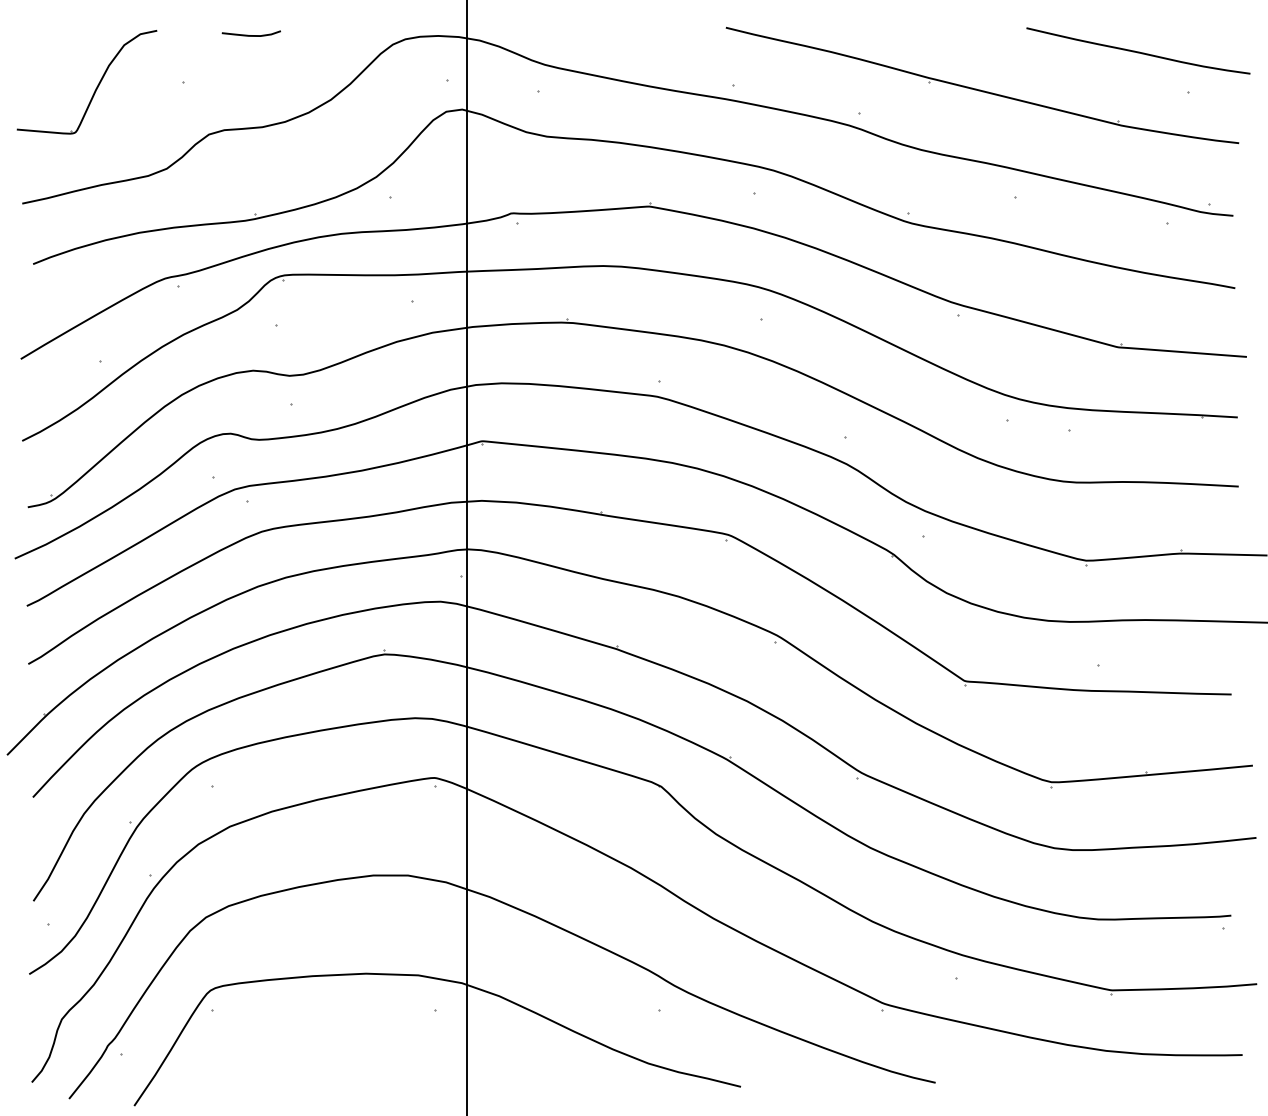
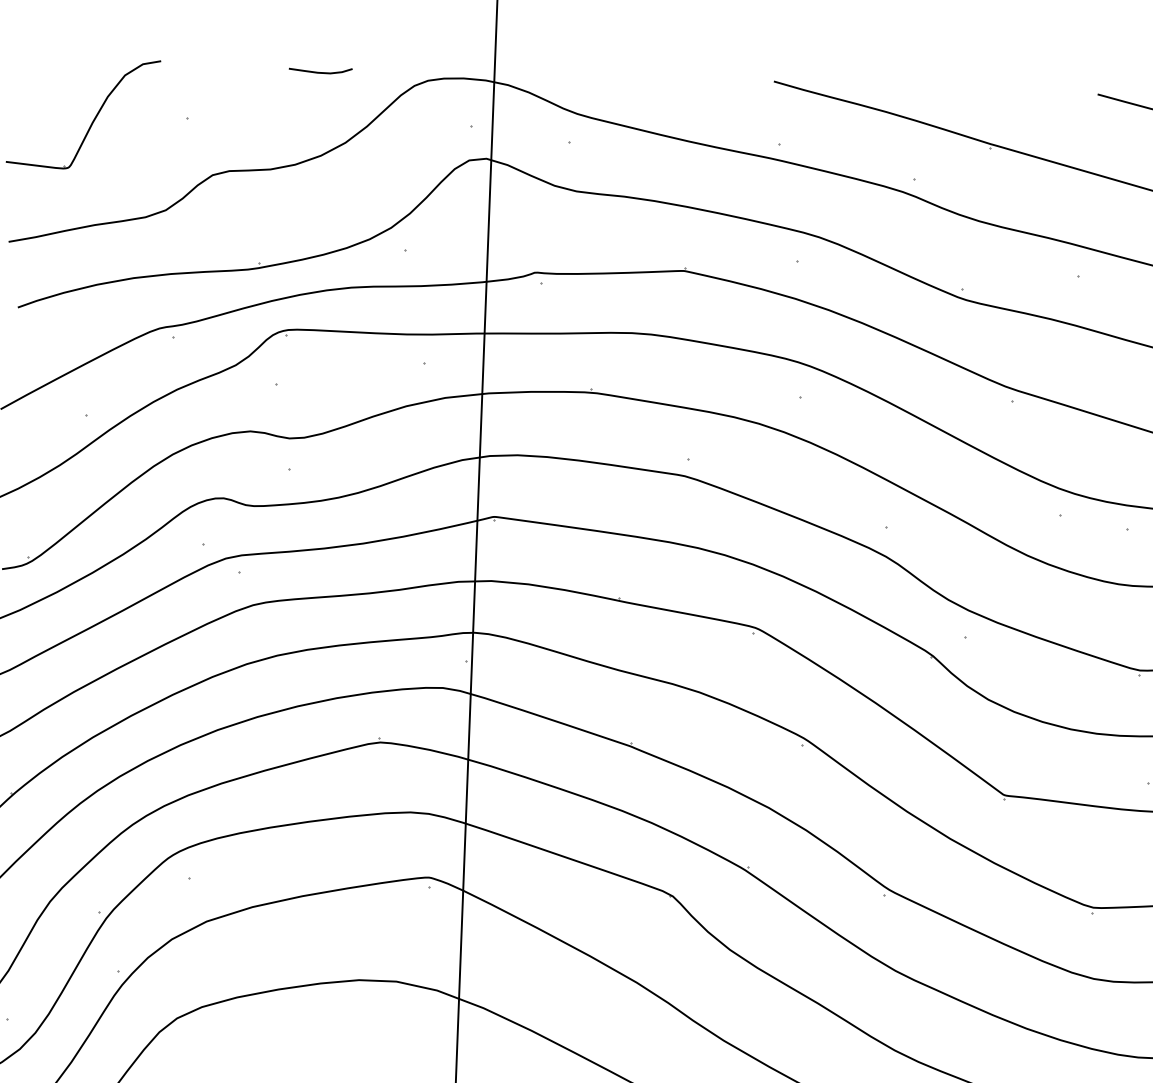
curve: (250, 35) -> (319, 72), moved

